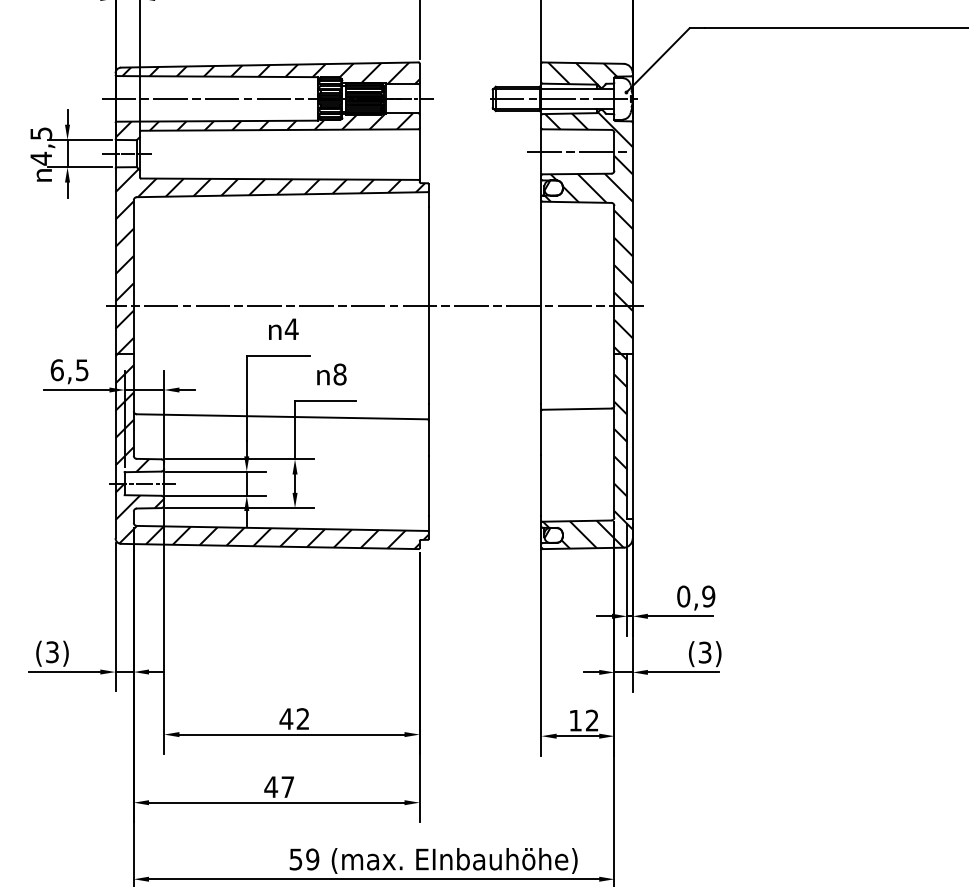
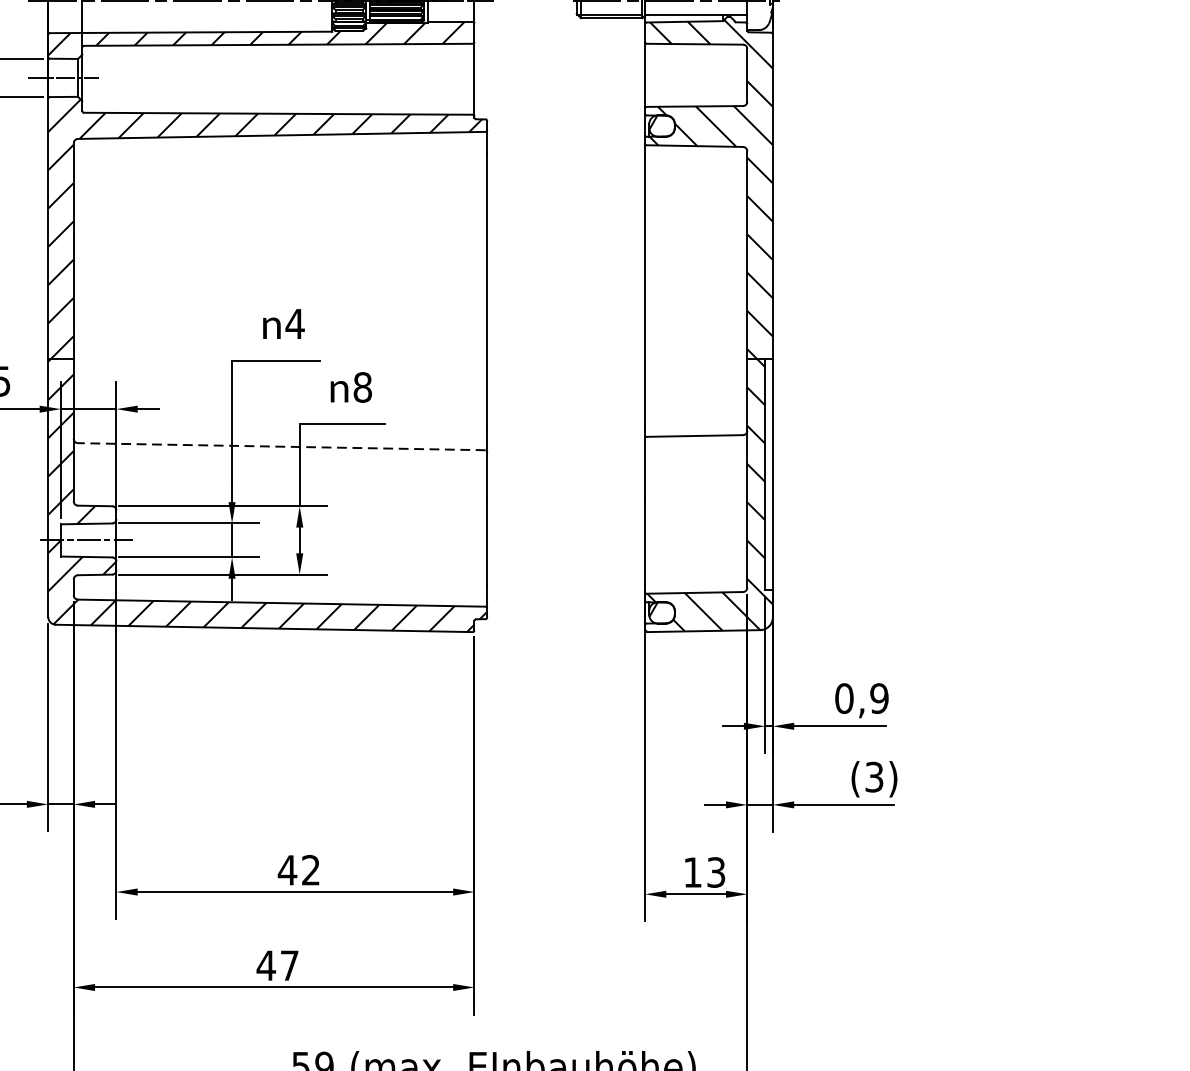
line: (576, 151) -> (694, 74), removed
line: (374, 305) -> (411, 290), removed
line: (281, 416) -> (280, 446), solid -> dashed
text: (592, 720) -> (716, 872), 12 -> 13

